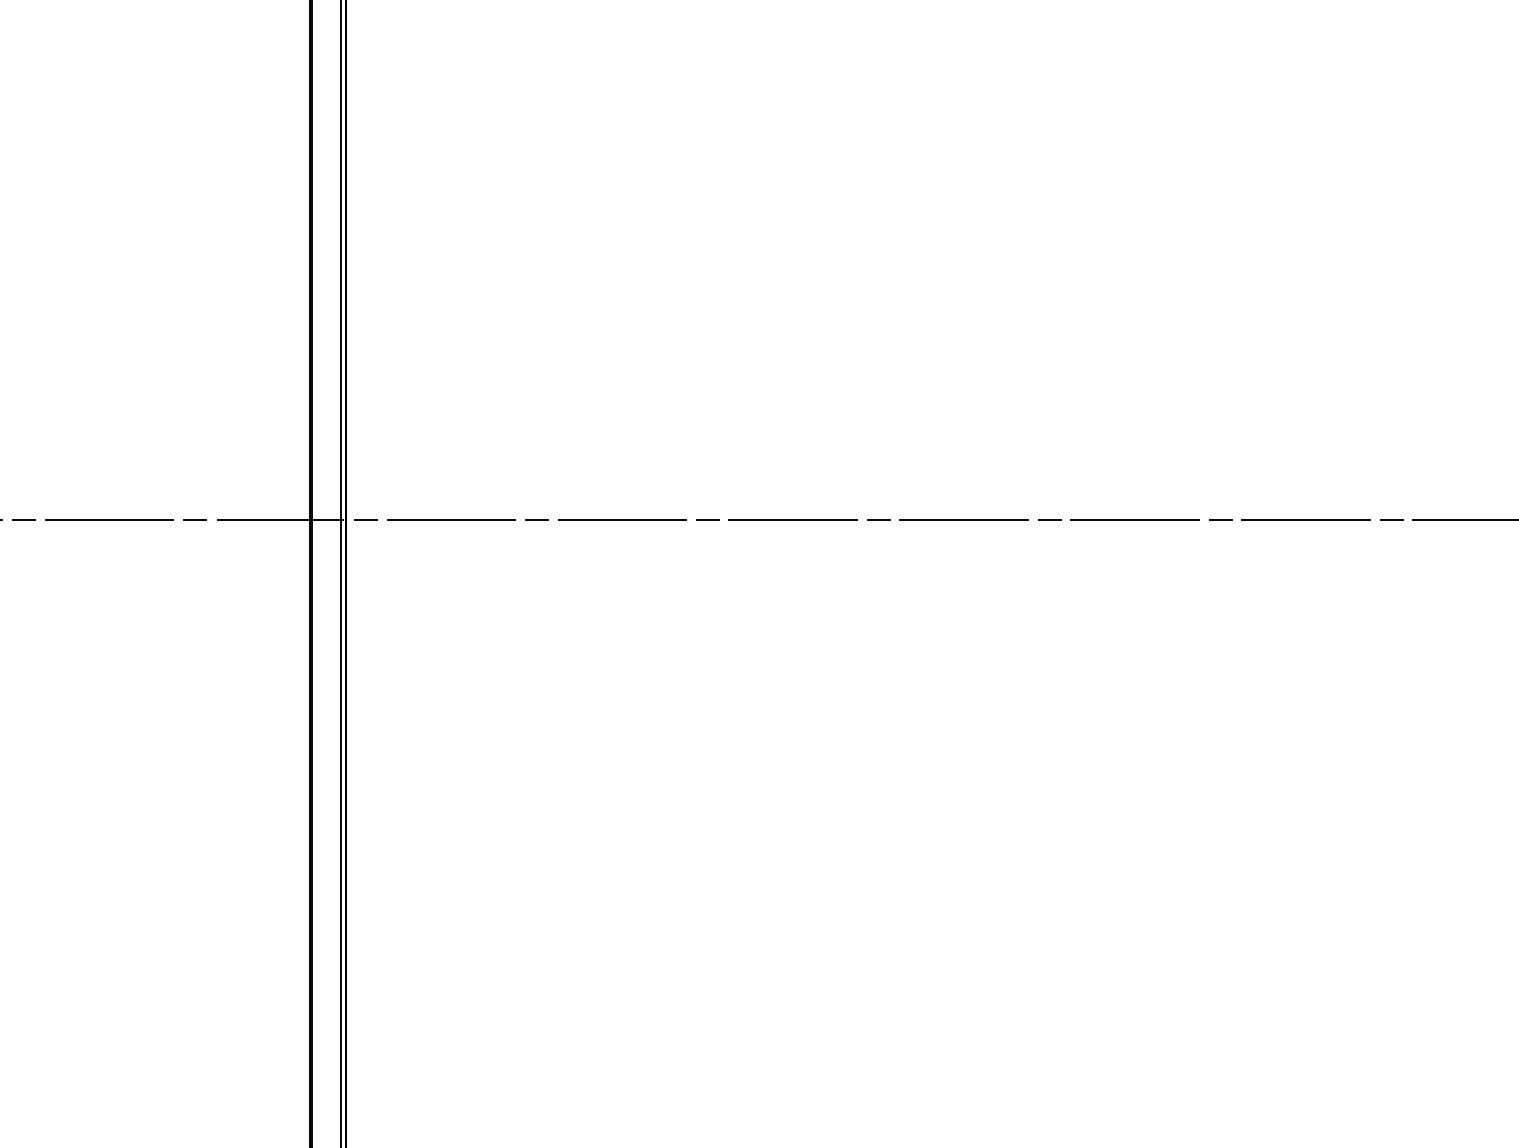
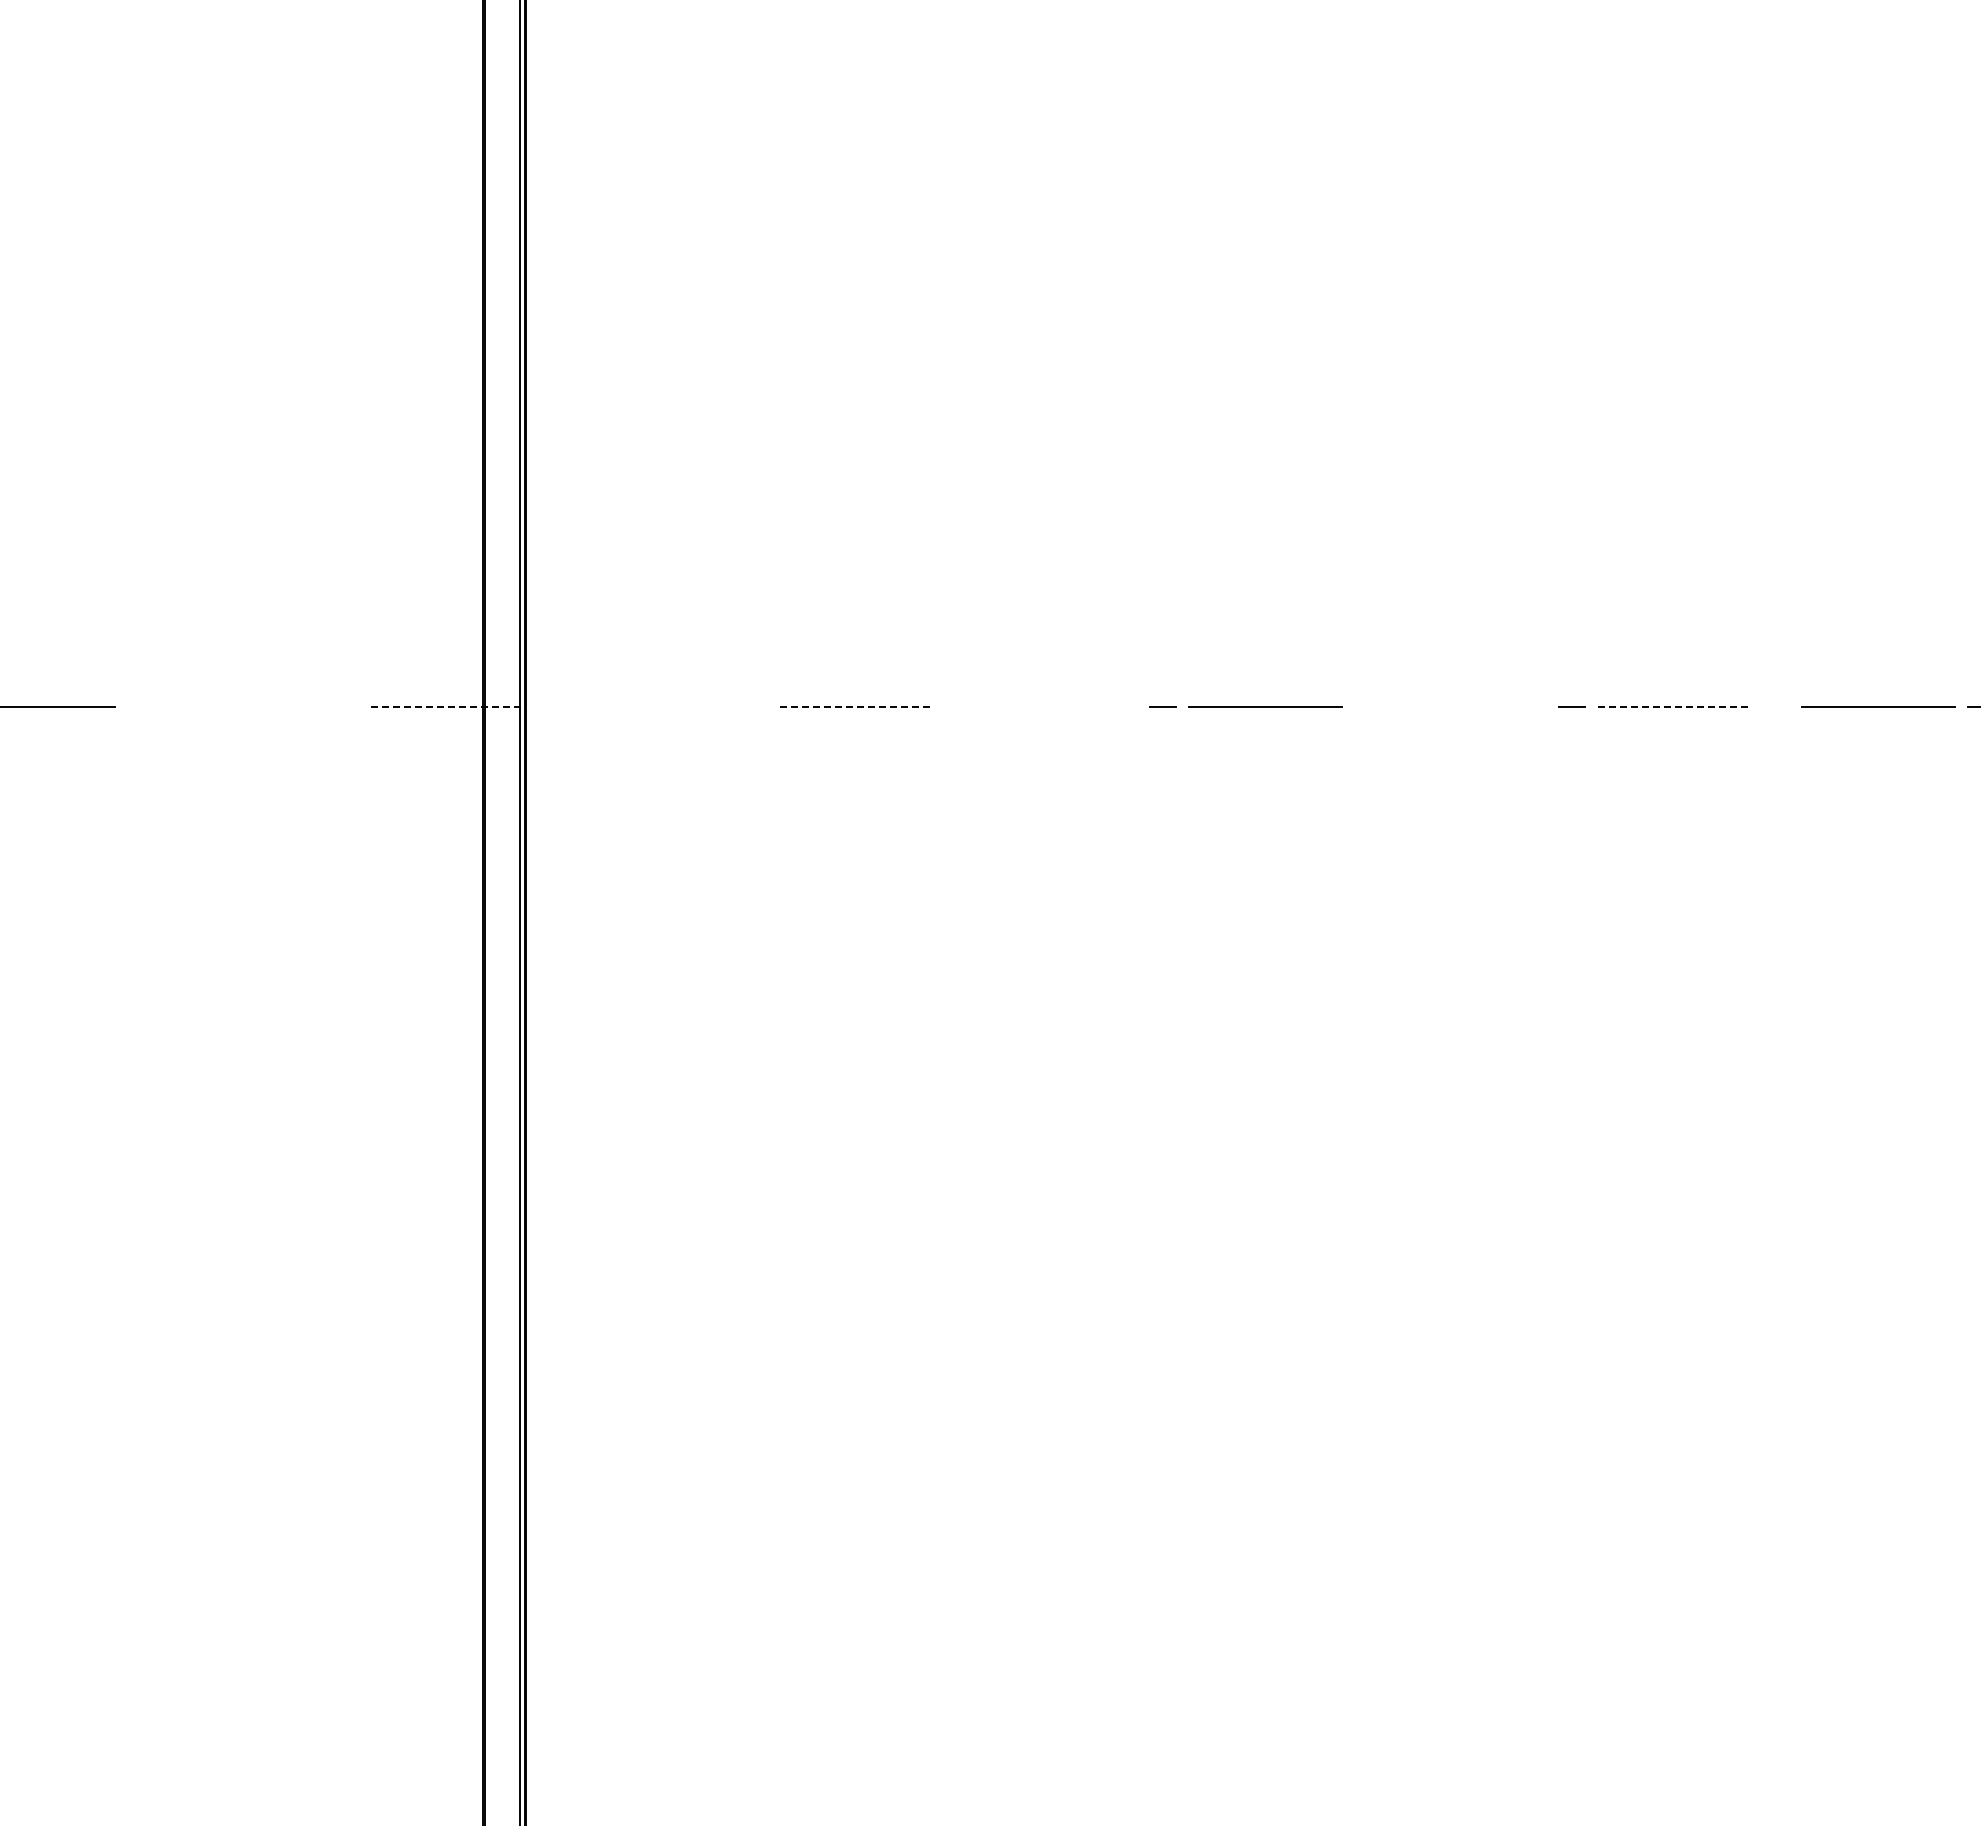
line: (23, 519) -> (140, 706), removed
line: (109, 519) -> (242, 706), removed
line: (195, 519) -> (345, 706), removed
line: (281, 519) -> (448, 706), solid -> dashed
line: (365, 519) -> (549, 706), removed
line: (451, 519) -> (651, 706), removed
line: (536, 519) -> (753, 706), removed
line: (622, 519) -> (856, 706), solid -> dashed
line: (707, 519) -> (958, 706), removed
line: (793, 519) -> (1060, 706), removed
line: (1050, 519) -> (1367, 706), removed
line: (1135, 519) -> (1469, 706), removed
line: (1306, 519) -> (1674, 706), solid -> dashed
line: (1392, 519) -> (1776, 706), removed

